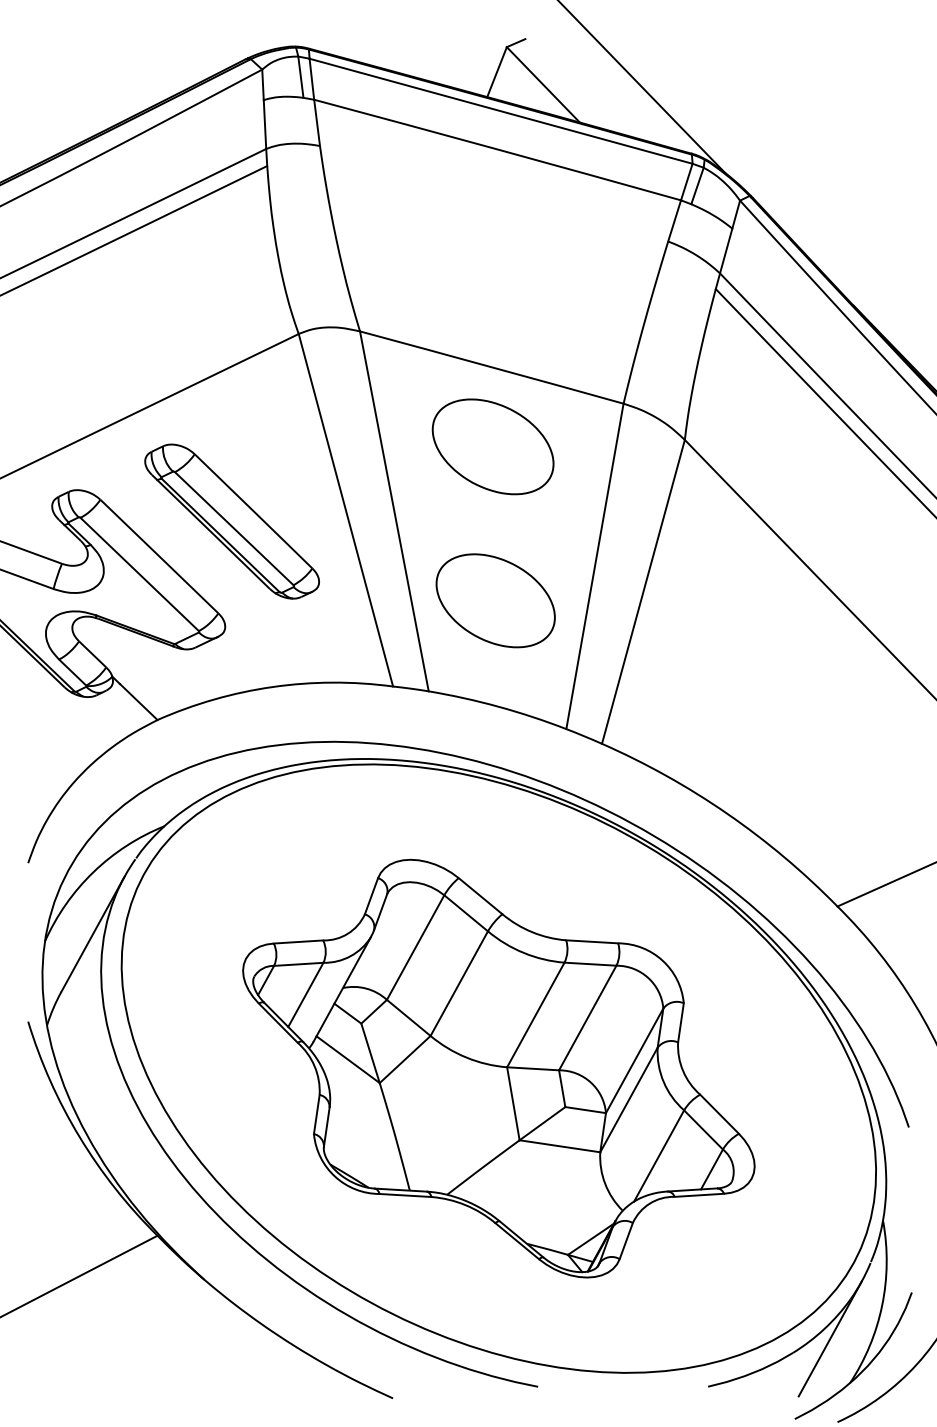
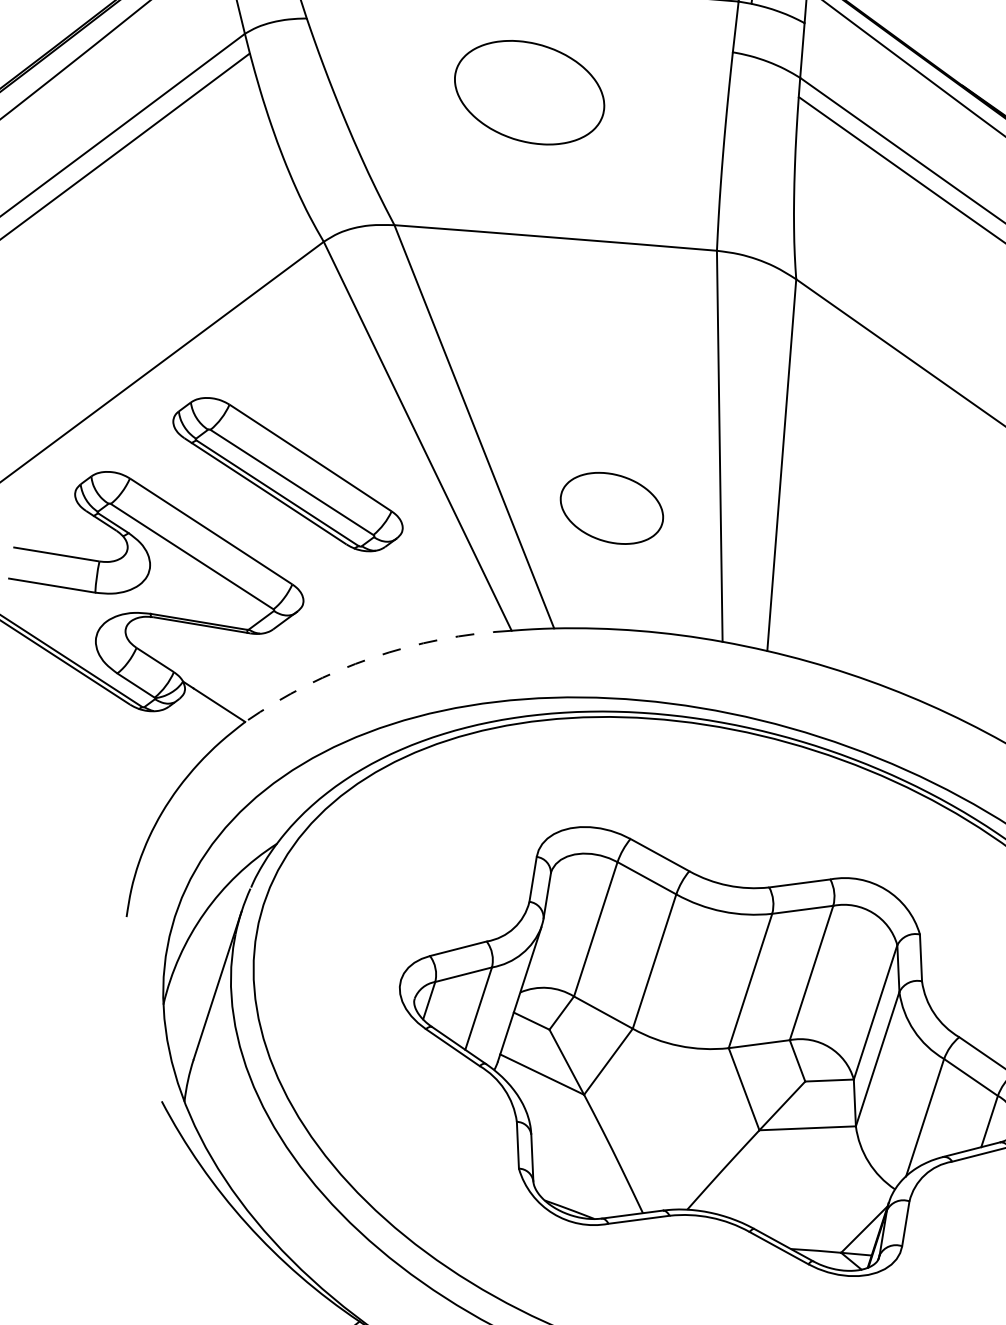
part: (492, 446) -> (528, 92), moved
part: (495, 600) -> (611, 508), size x0.7
arc: (273, 686) -> (372, 657), solid -> dashed

